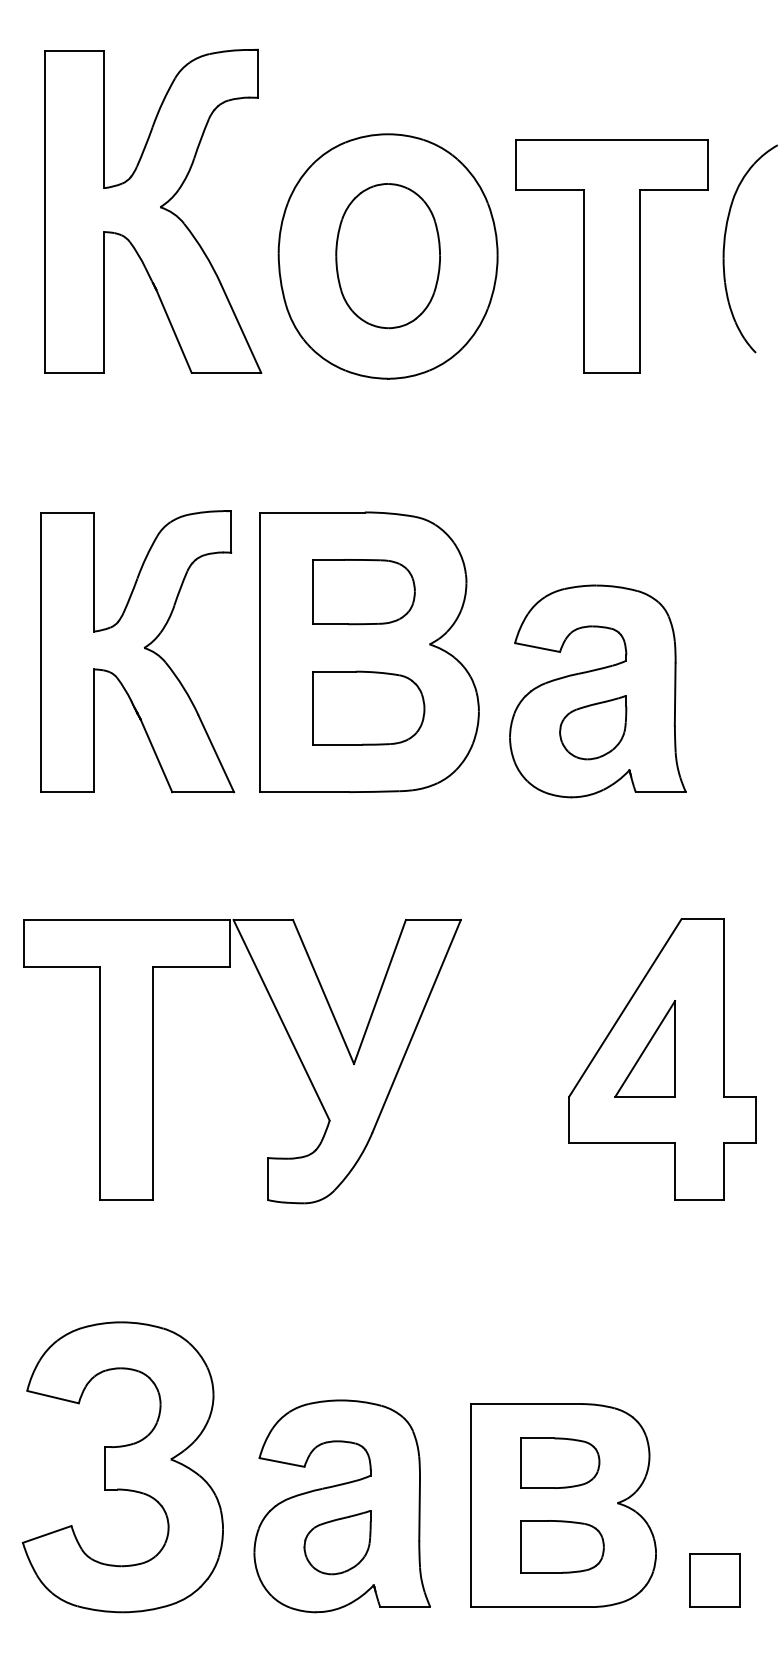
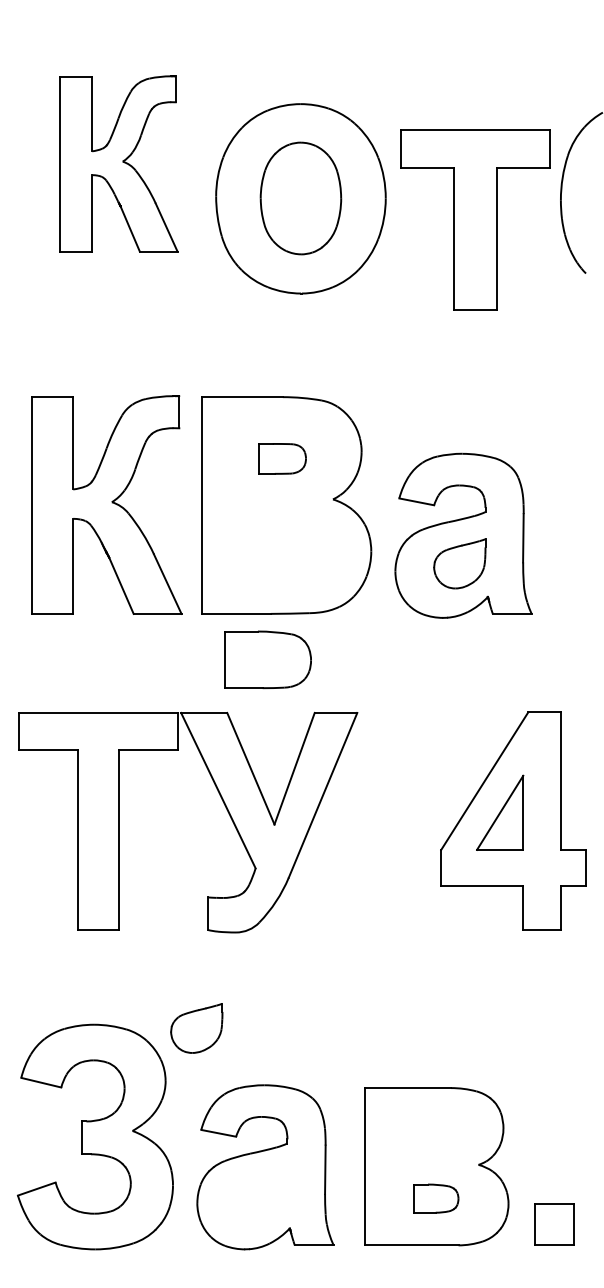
part: (152, 210) -> (118, 163), size x0.7
part: (612, 256) -> (475, 219), moved
part: (364, 591) -> (282, 458), size x0.6
part: (368, 707) -> (267, 659), moved
part: (560, 1462) -> (434, 1133), removed
part: (337, 1542) -> (196, 1028), moved
part: (561, 1546) -> (435, 1198), size x0.7

